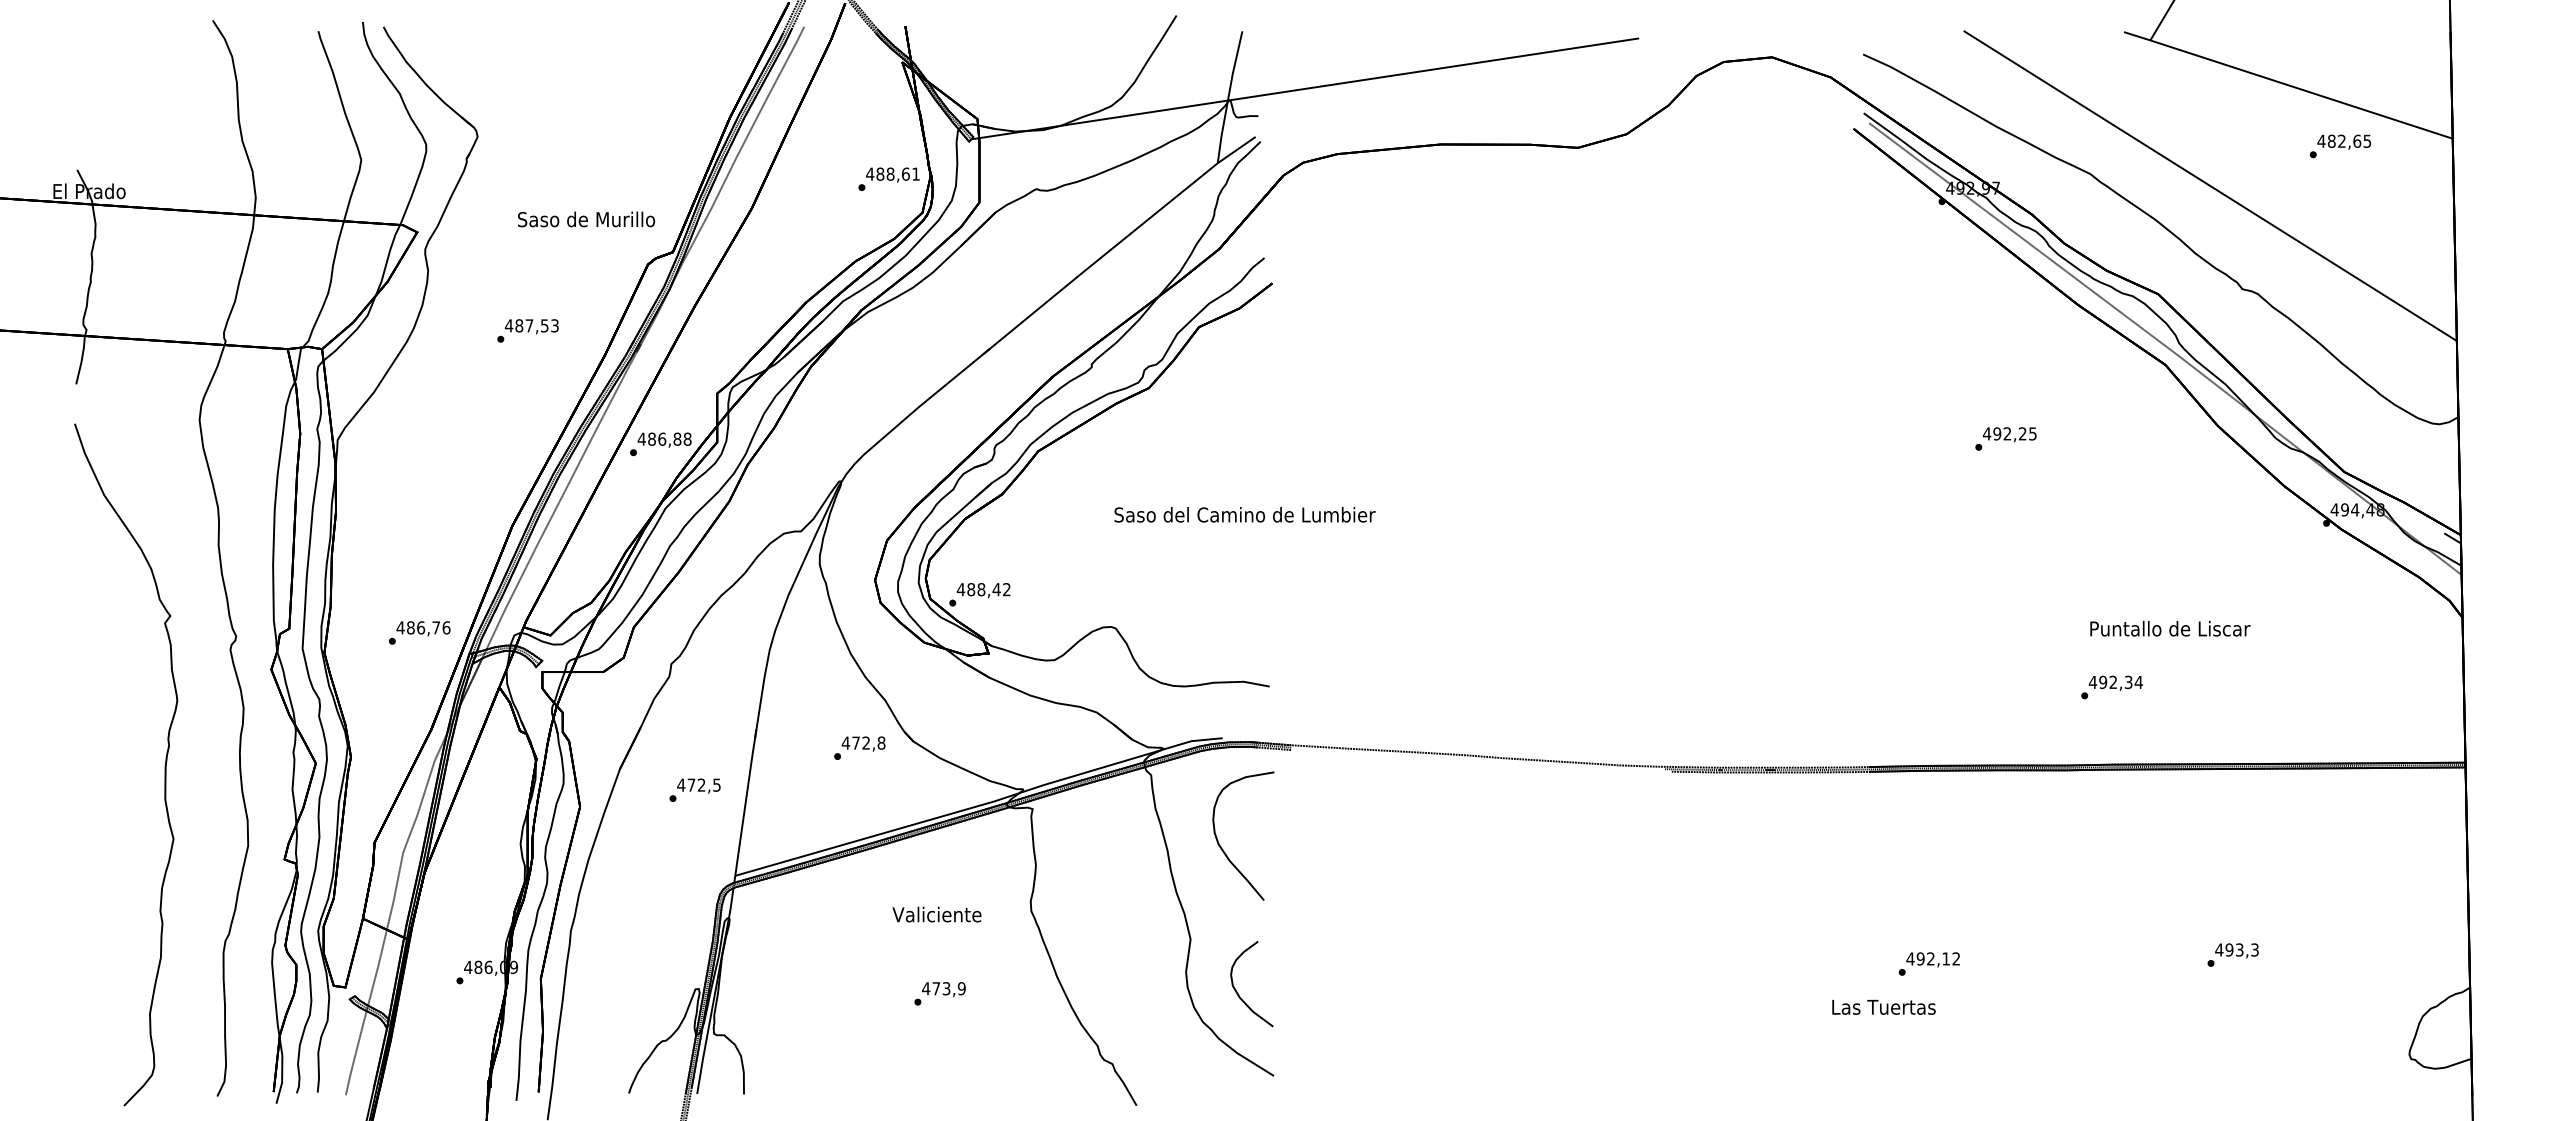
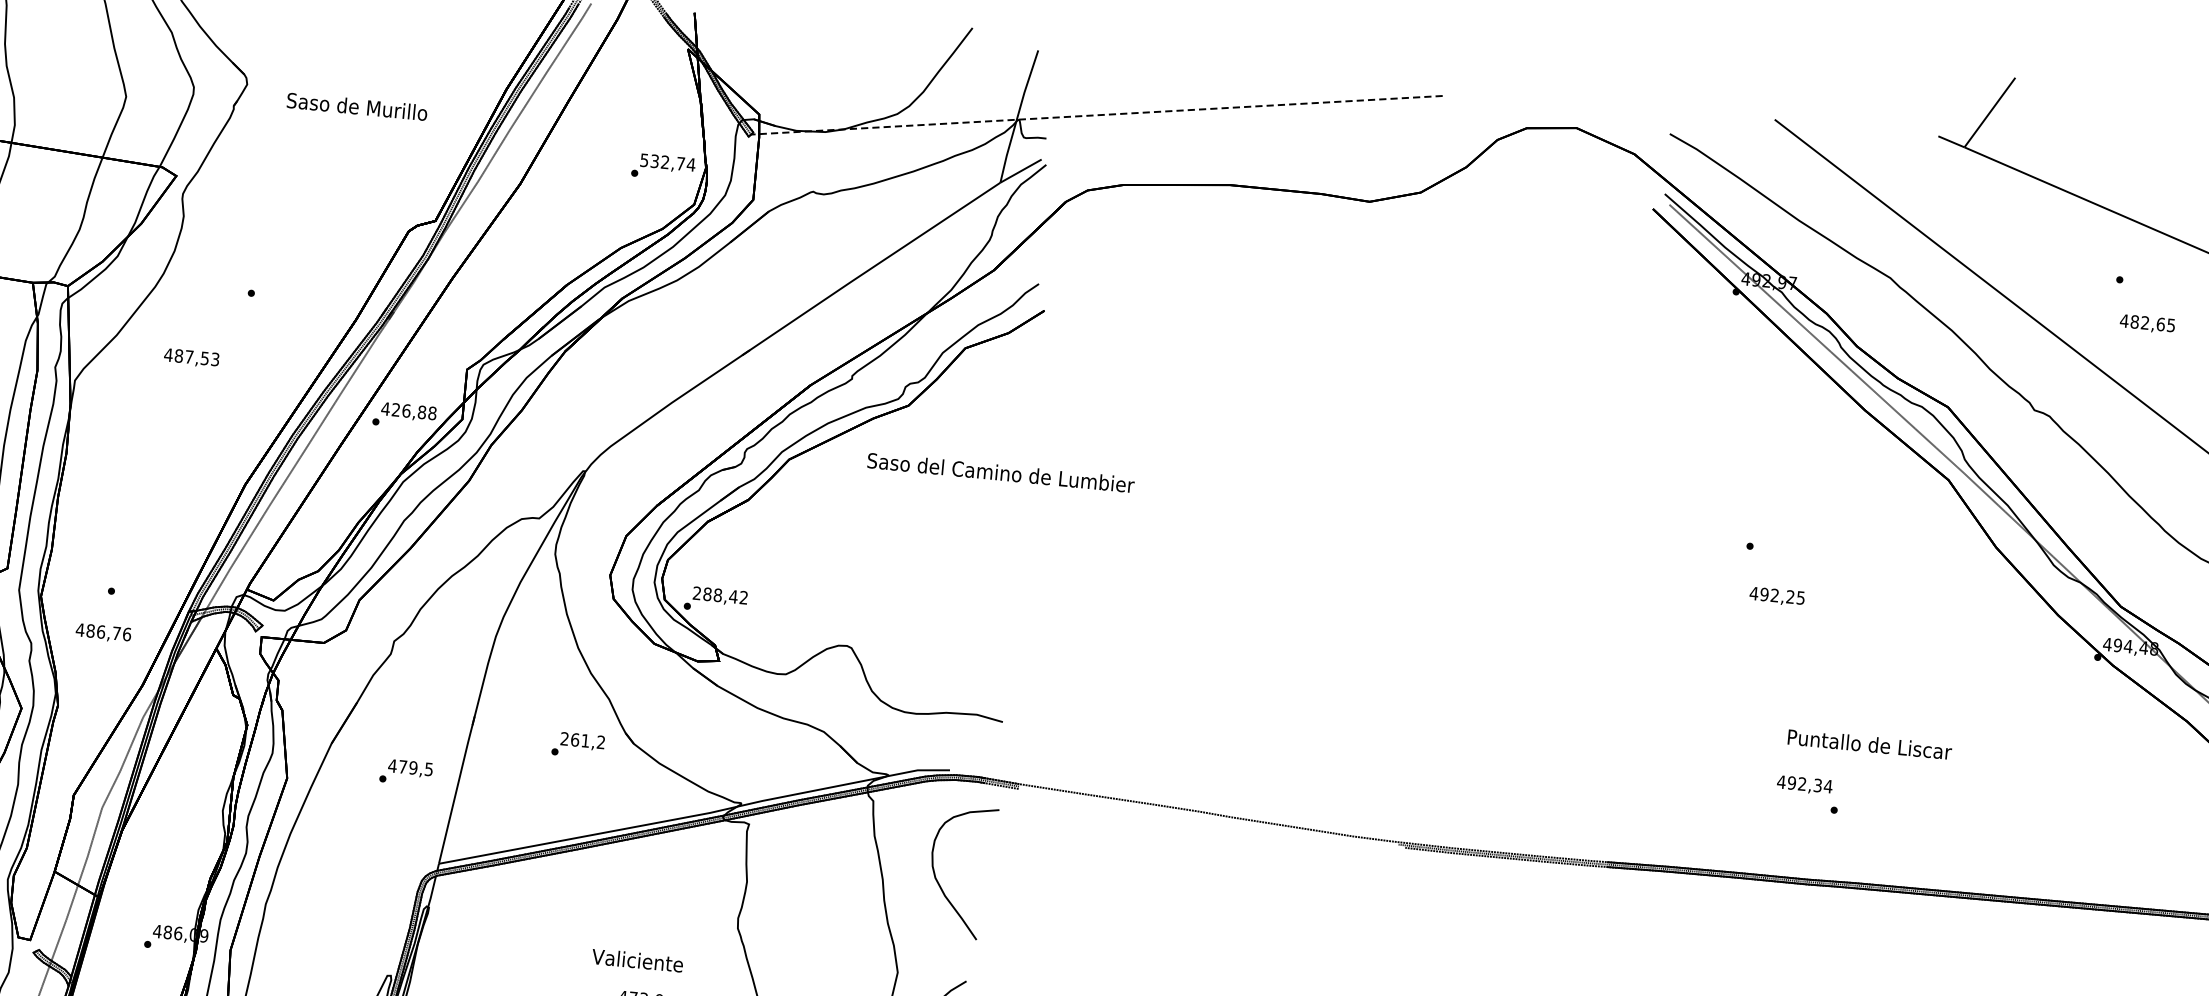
line: (1305, 88) -> (1097, 114), solid -> dashed
text: (2344, 141) -> (2147, 323), moved
text: (893, 173) -> (668, 161), 488,61 -> 532,74
text: (586, 219) -> (357, 106), moved
text: (531, 326) -> (191, 357), moved
text: (2009, 434) -> (1776, 596), moved
text: (651, 438) -> (395, 409), 486,88 -> 426,88
text: (1244, 514) -> (1000, 472), moved
text: (960, 589) -> (696, 593), 488,42 -> 288,42
text: (423, 628) -> (103, 632), moved
text: (2170, 628) -> (1870, 744), moved
text: (2115, 682) -> (1804, 784), moved
text: (863, 742) -> (582, 740), 472,8 -> 261,2
text: (701, 784) -> (413, 767), 472,5 -> 479,5
text: (936, 914) -> (637, 960), moved

